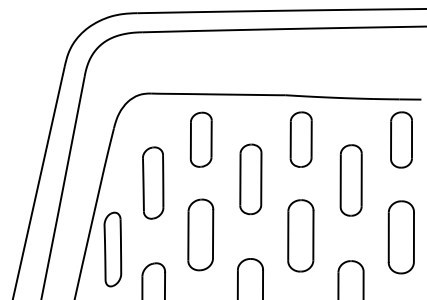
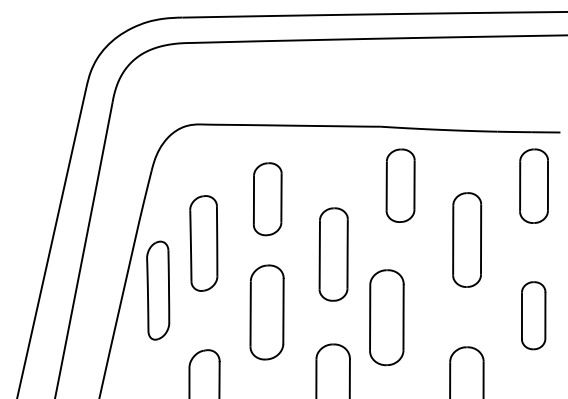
part: (201, 139) -> (268, 198), moved
part: (250, 179) -> (333, 254), moved
part: (300, 235) -> (386, 317), moved
part: (400, 237) -> (532, 315), size x0.7
part: (112, 249) -> (157, 290), moved

